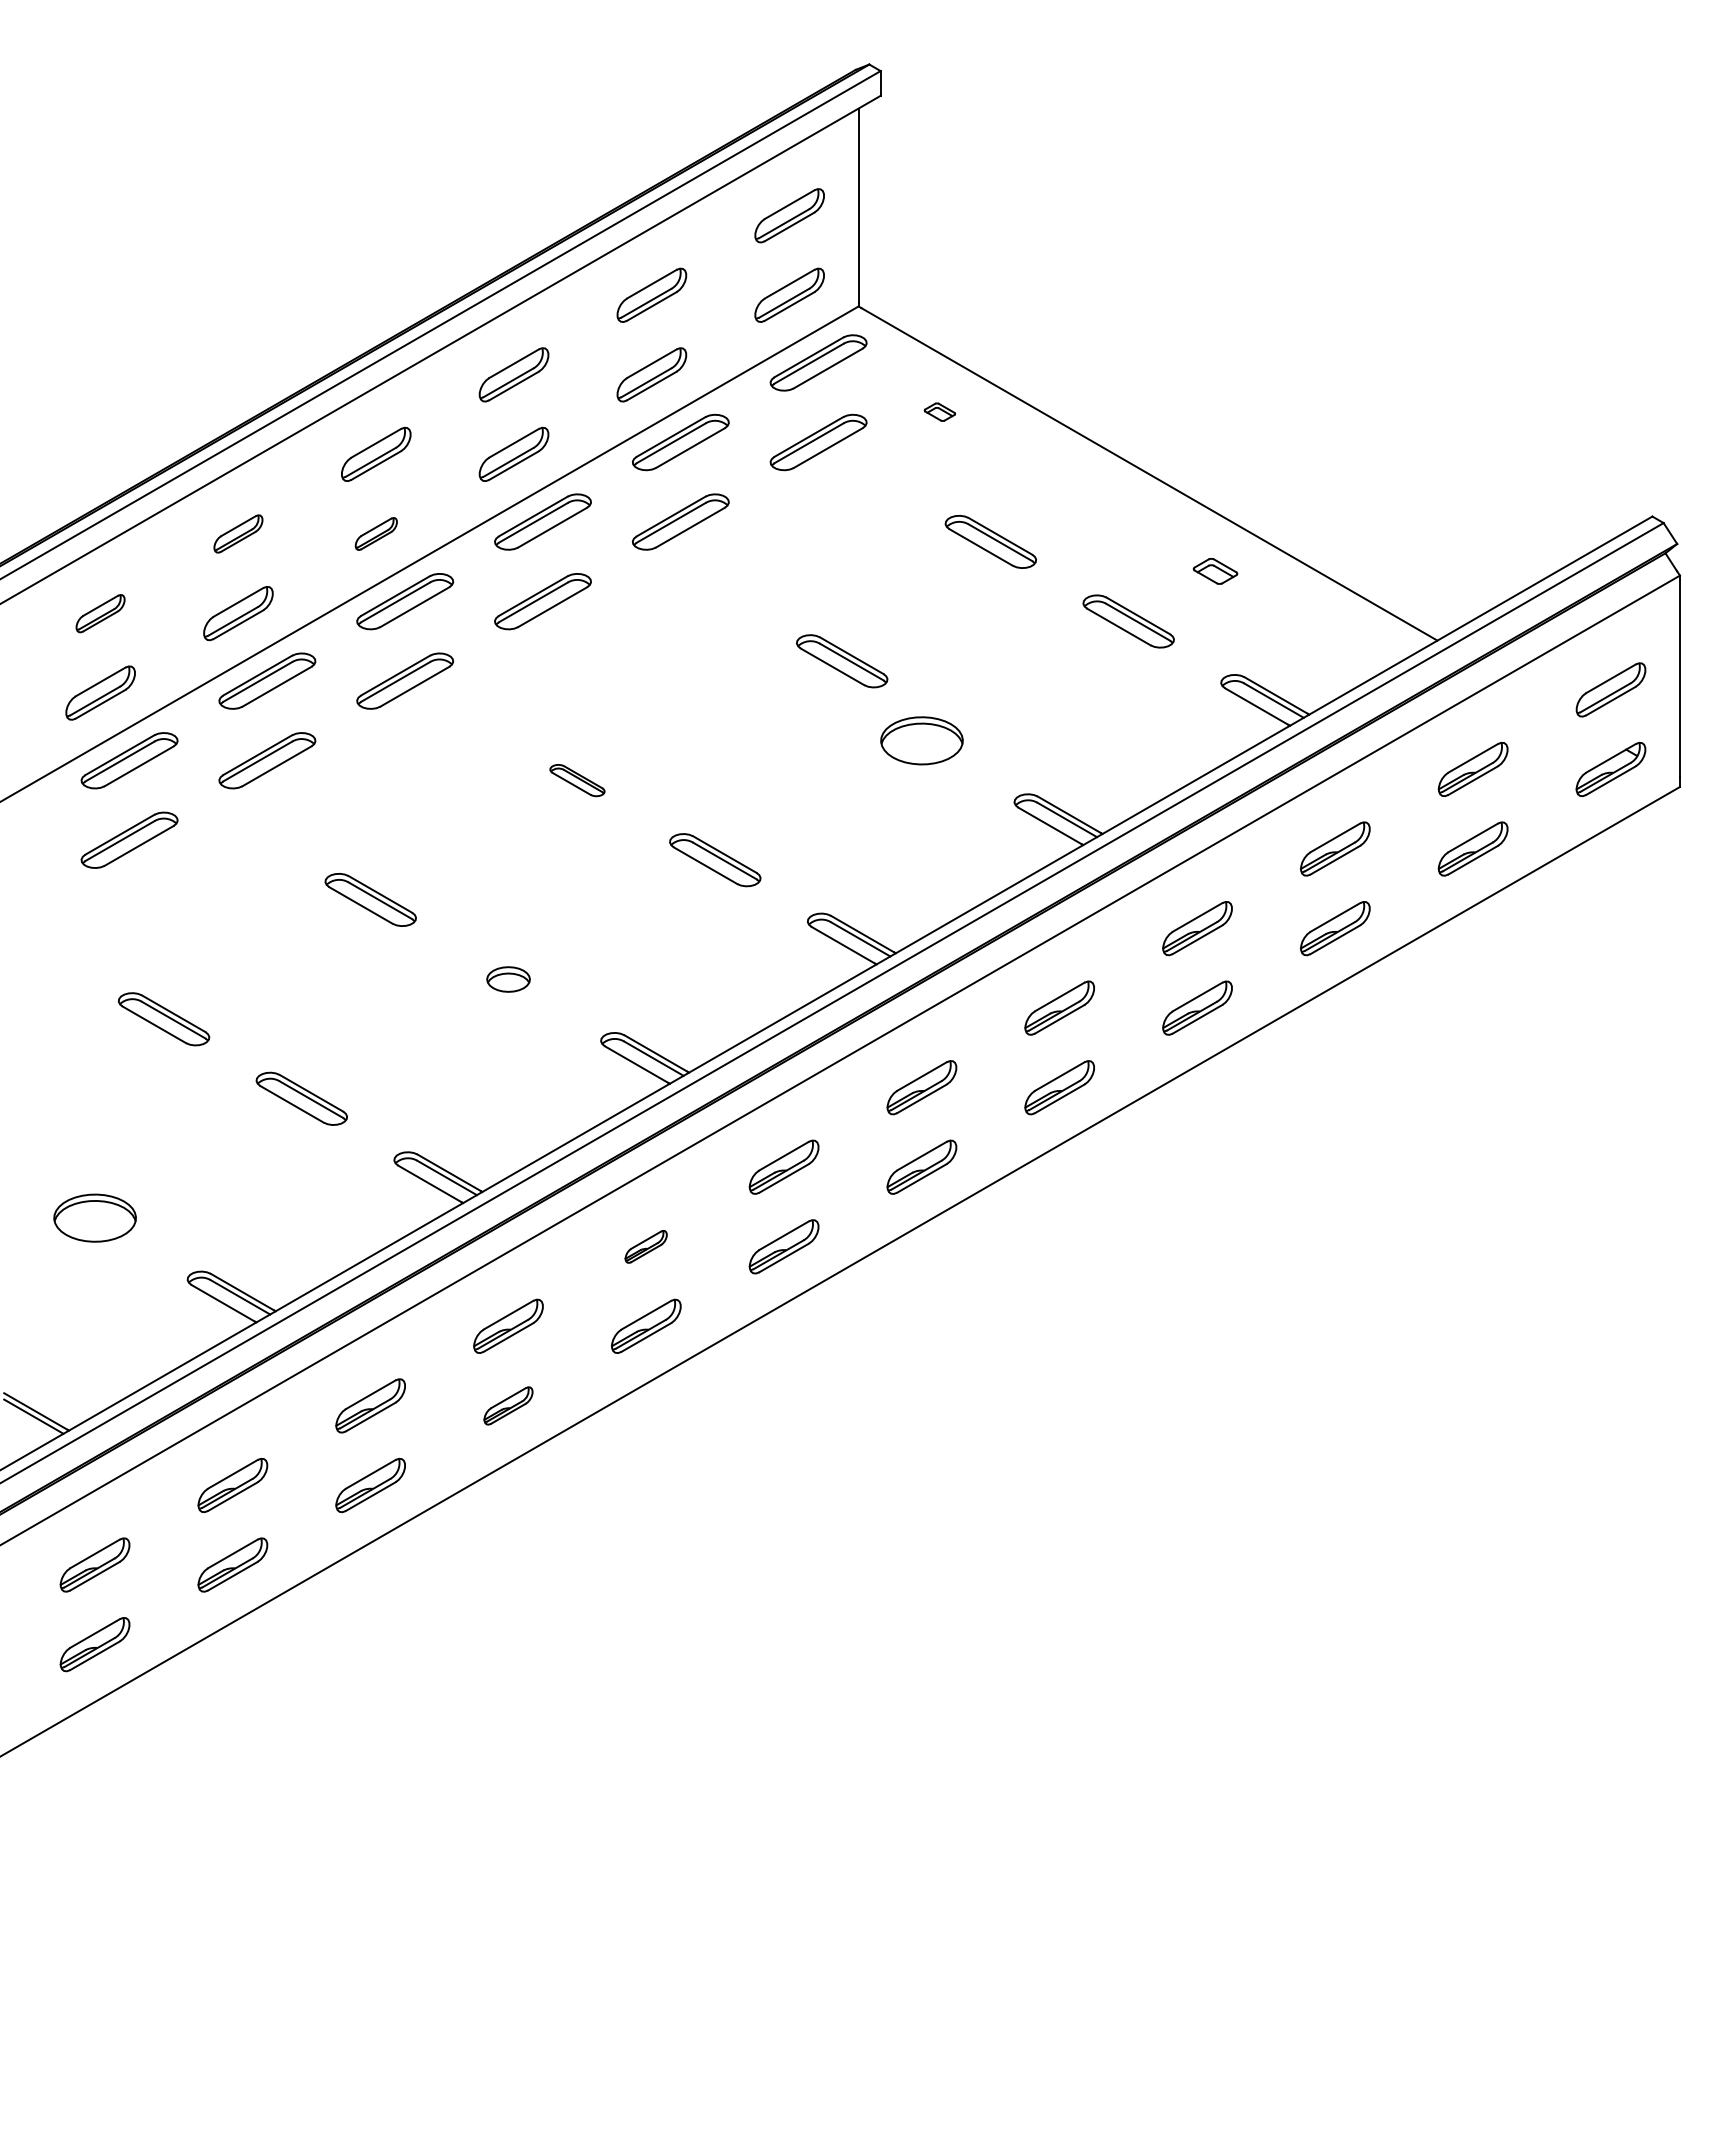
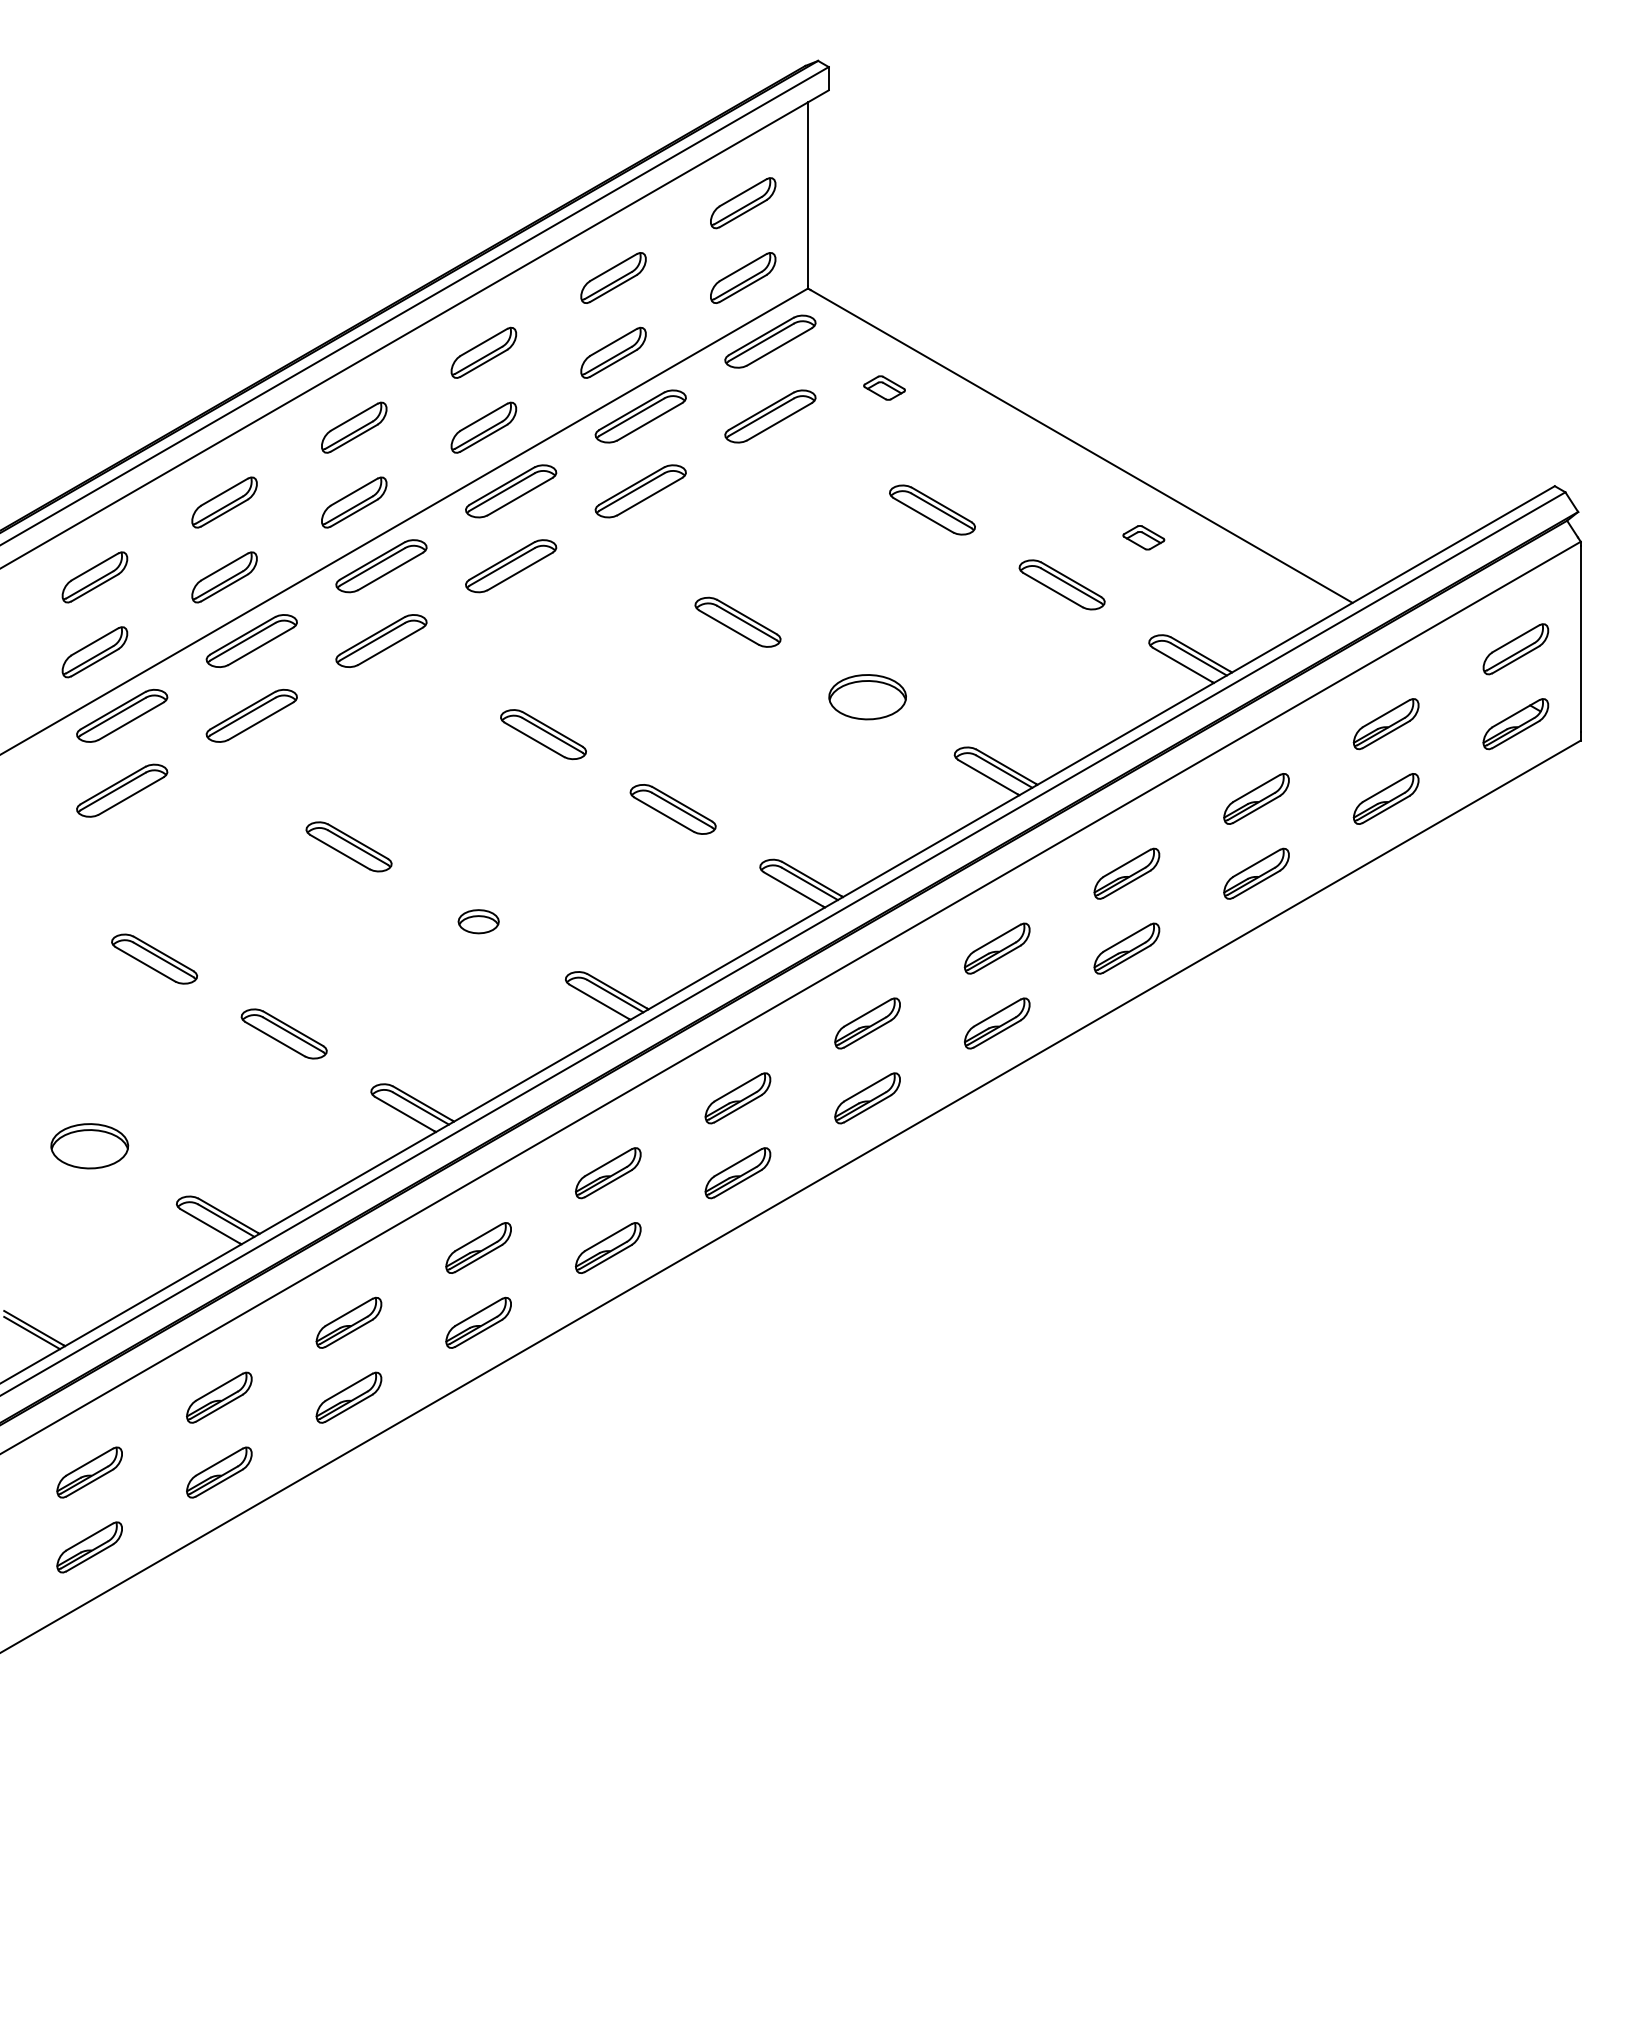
part: (939, 411) -> (884, 387), size x1.43
part: (238, 533) -> (224, 502), size x1.43
part: (376, 533) -> (354, 502), size x1.67
part: (100, 613) -> (94, 577), size x1.43
part: (842, 661) -> (738, 622), moved
part: (577, 780) -> (543, 734), size x1.67
part: (645, 1246) -> (607, 1172), size x1.67
part: (508, 1405) -> (478, 1322), size x1.43

